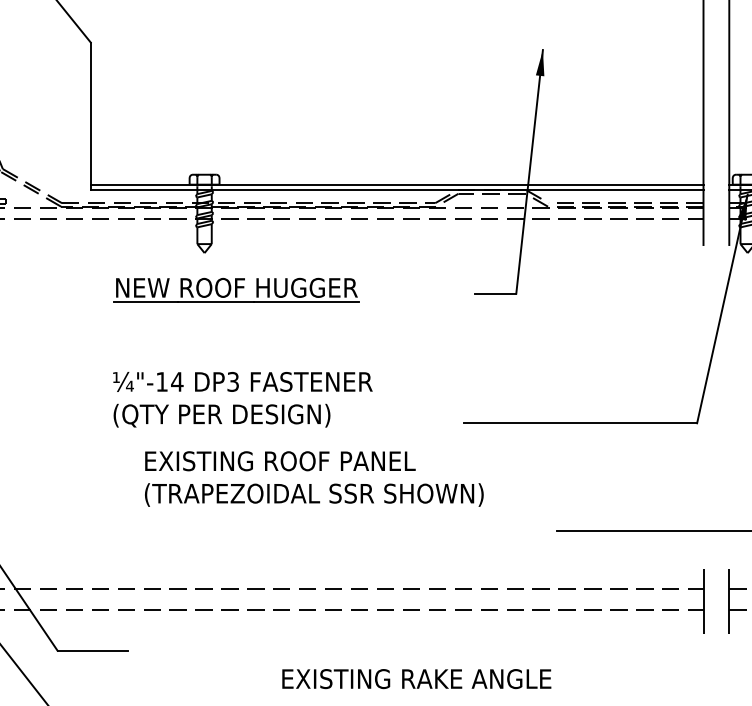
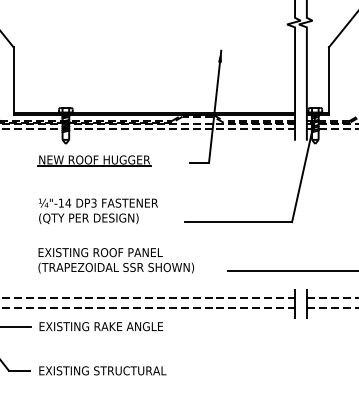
part: (236, 289) -> (94, 160), moved
text: (242, 397) -> (98, 210), moved
text: (312, 478) -> (115, 260), moved
text: (417, 678) -> (101, 326), moved

